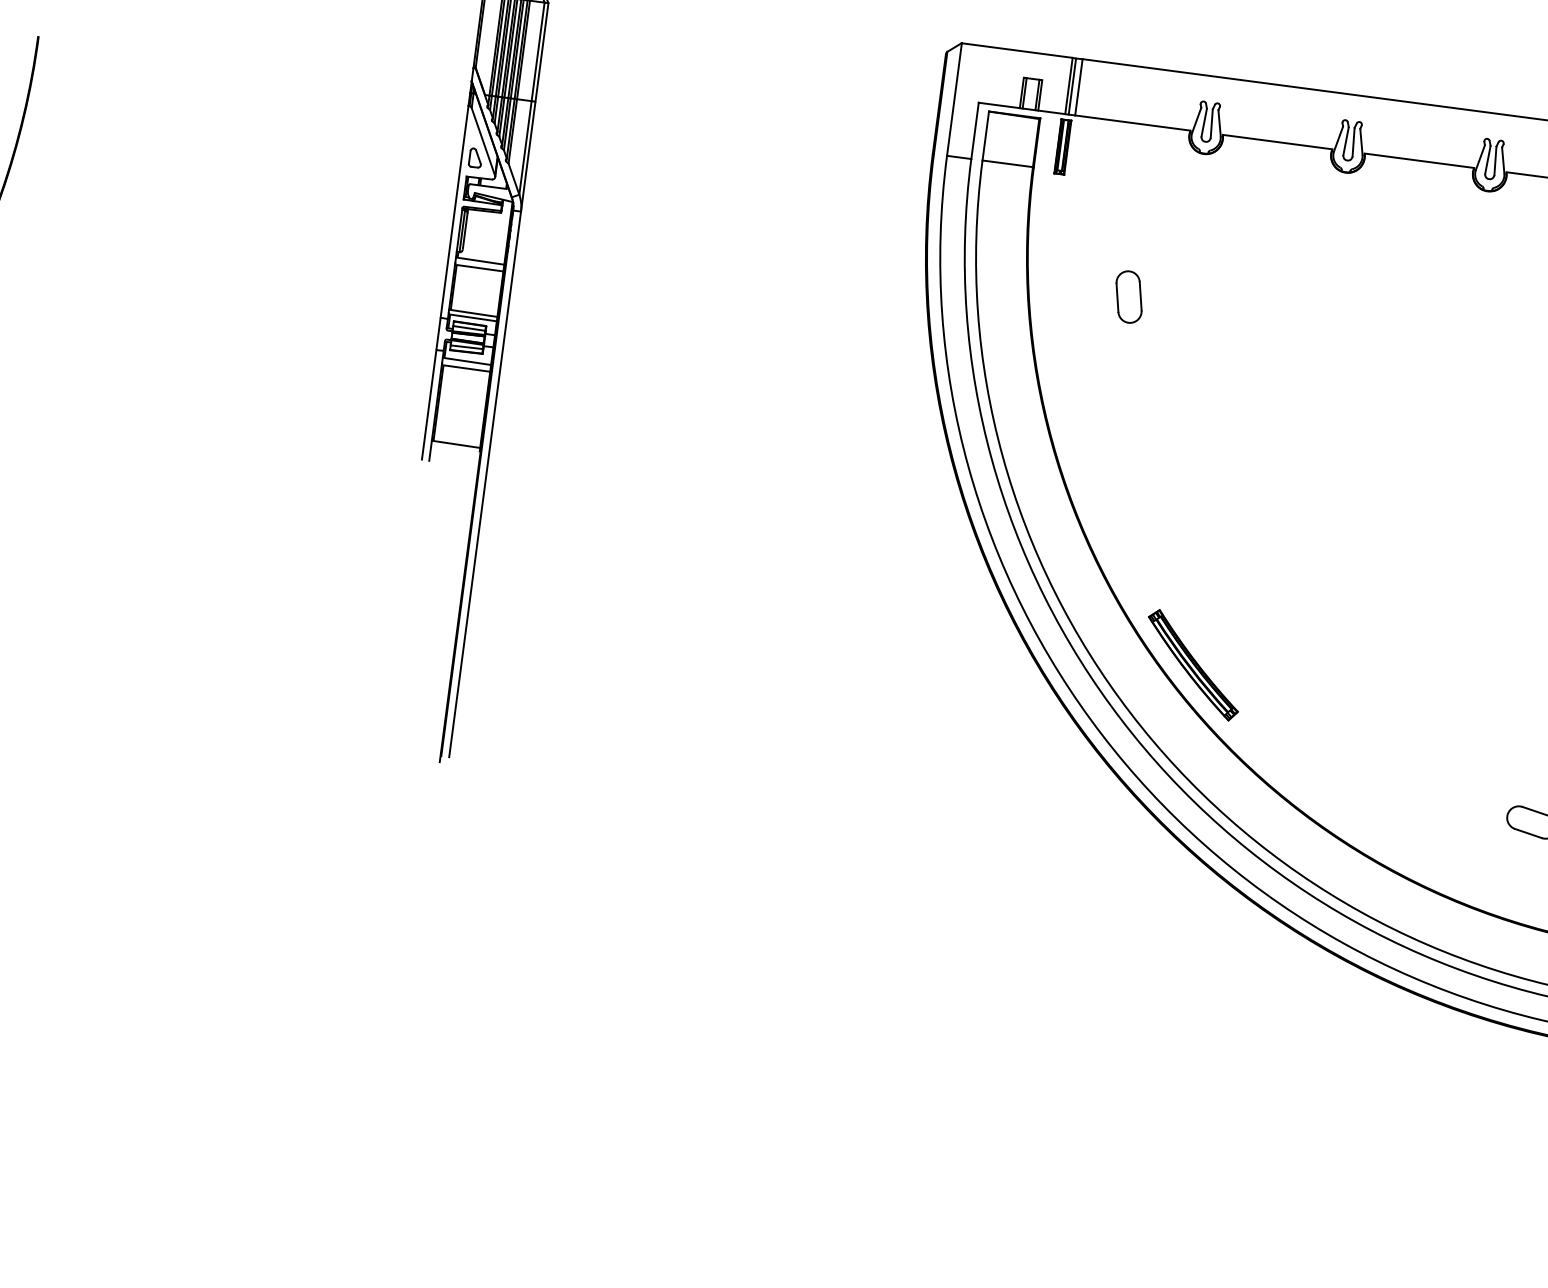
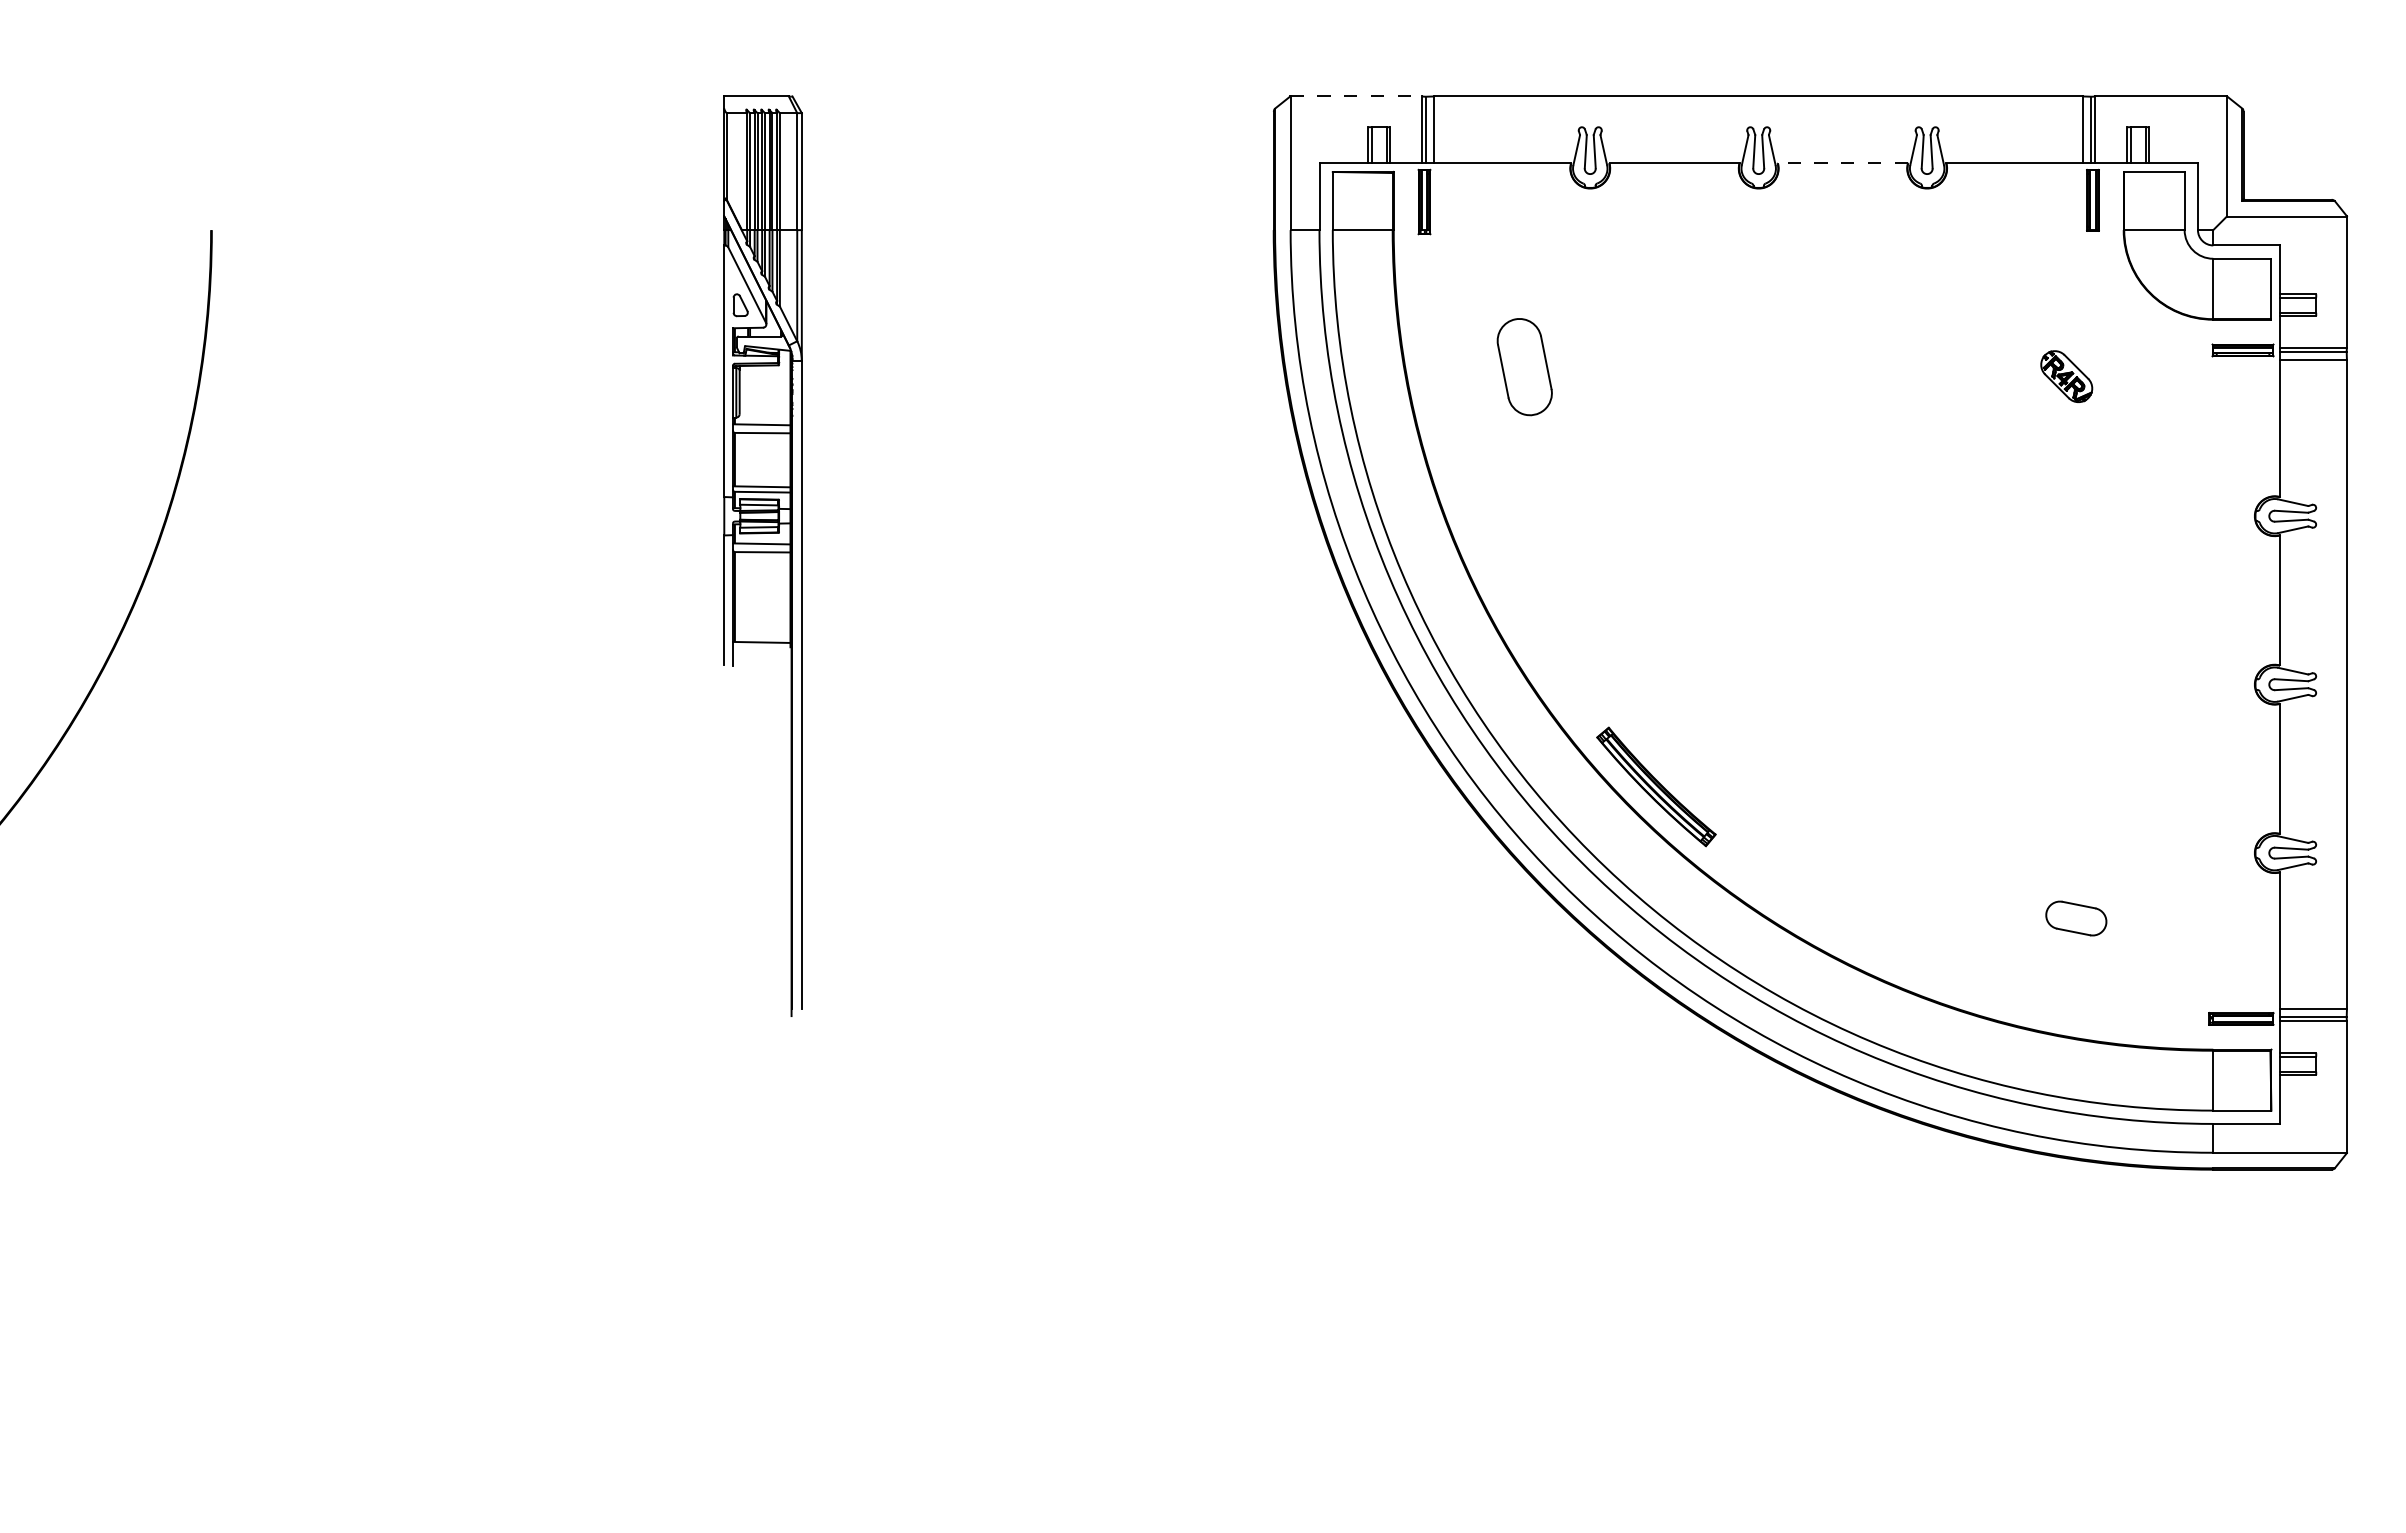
line: (1017, 50) -> (1356, 96), solid -> dashed
line: (1419, 160) -> (1842, 163), solid -> dashed
part: (1128, 296) -> (1524, 366), size x1.6

